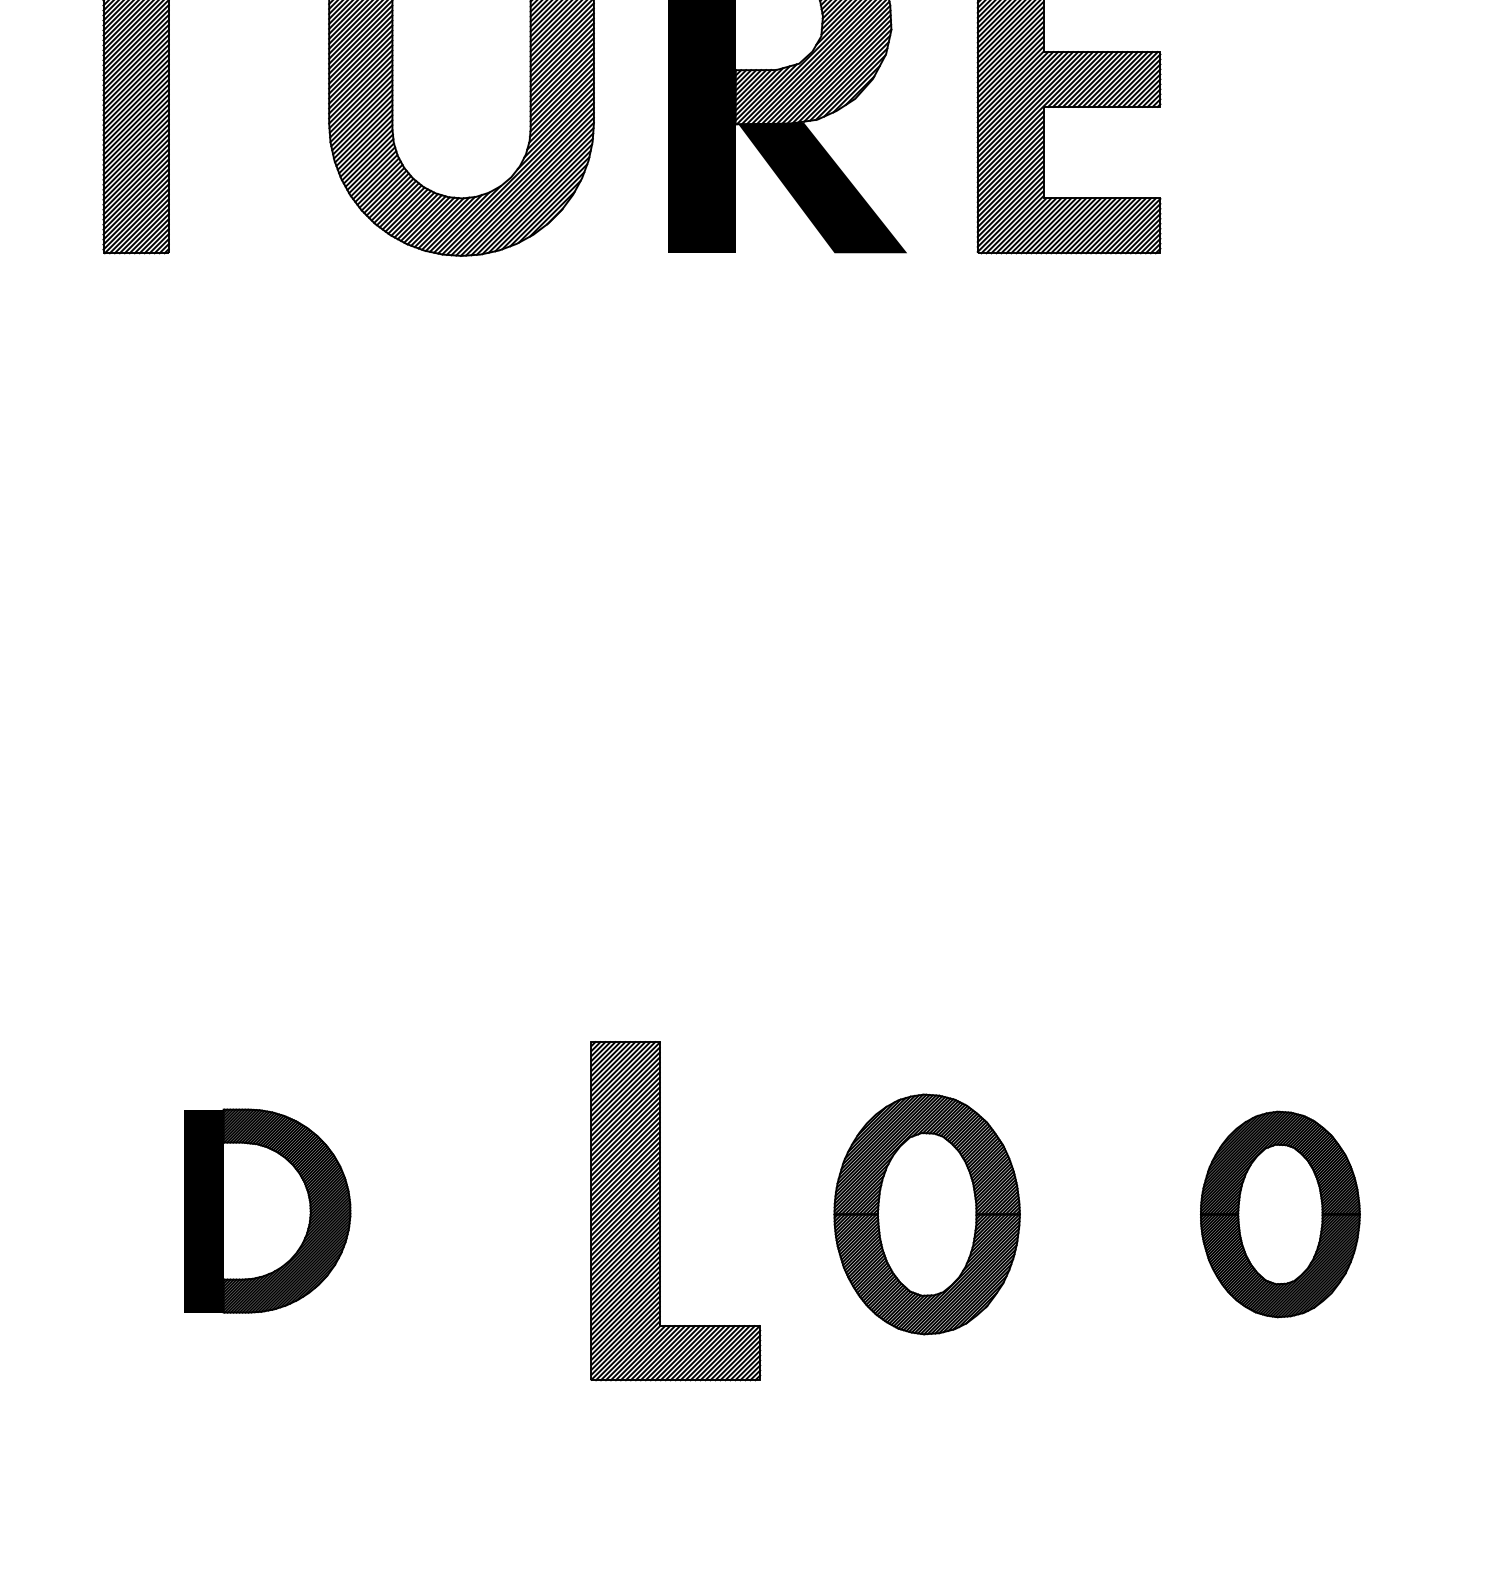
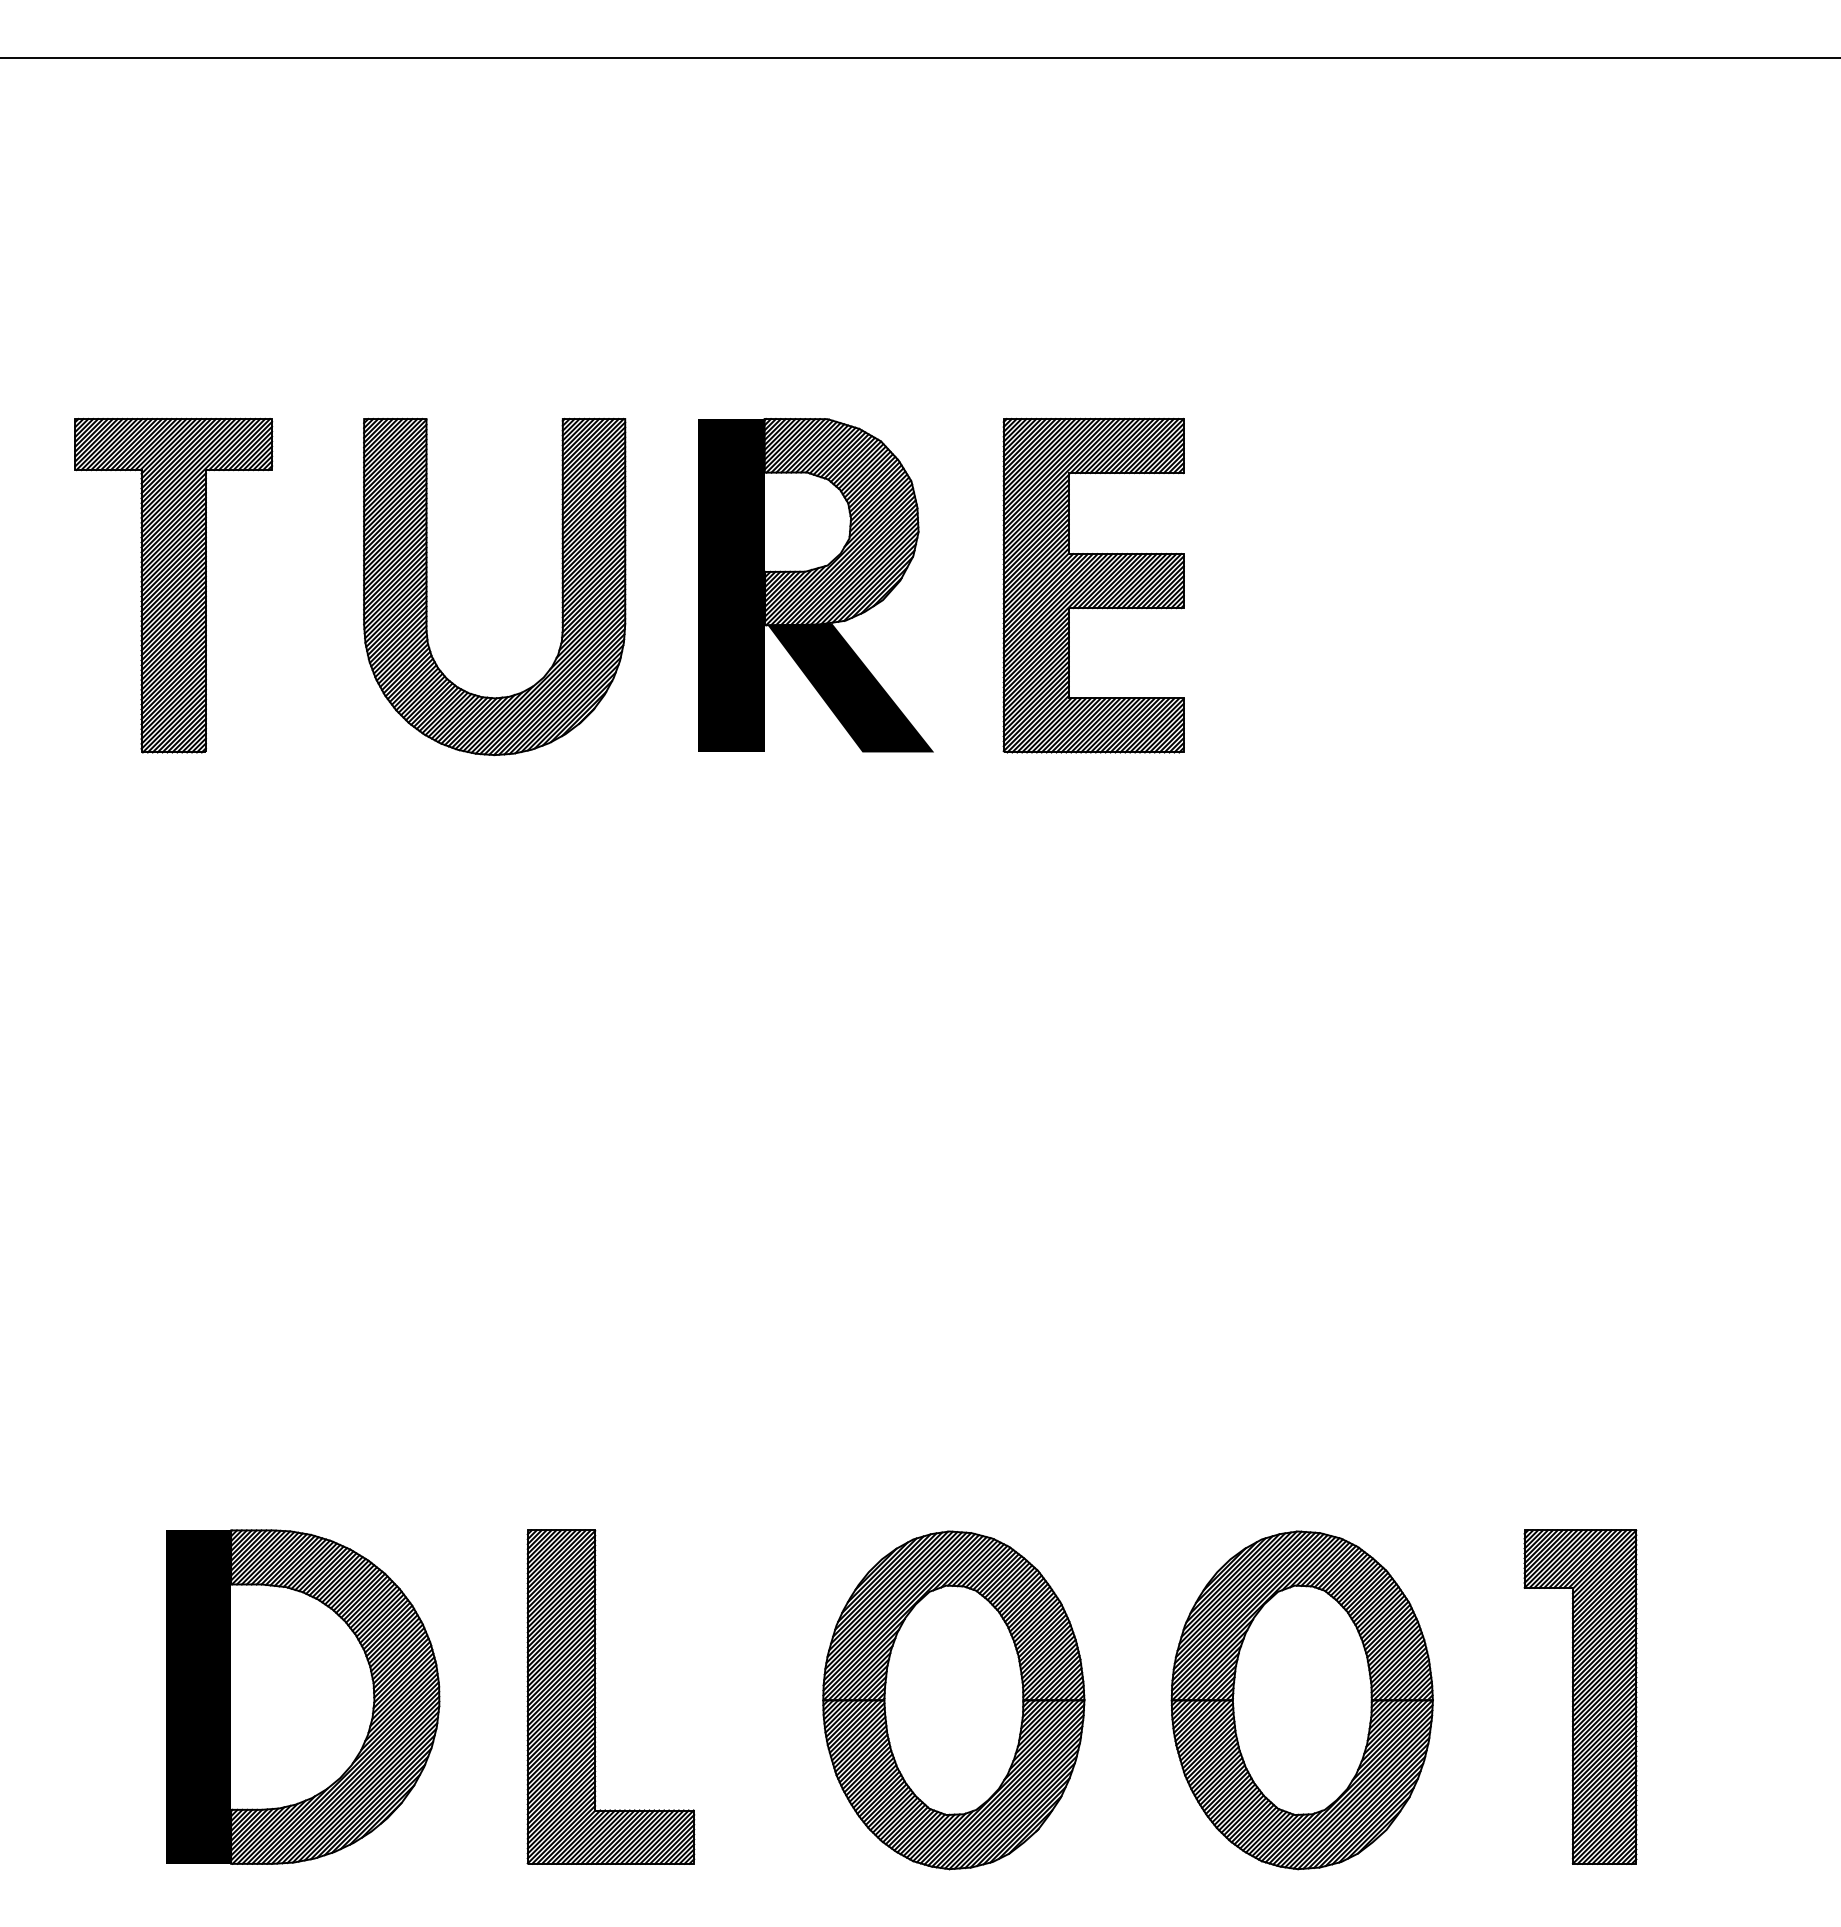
part: (267, 1210) -> (303, 1696), size x1.67
part: (661, 1211) -> (596, 1697), moved
part: (926, 1214) -> (953, 1700), size x1.43
part: (1279, 1214) -> (1301, 1700), size x1.67

